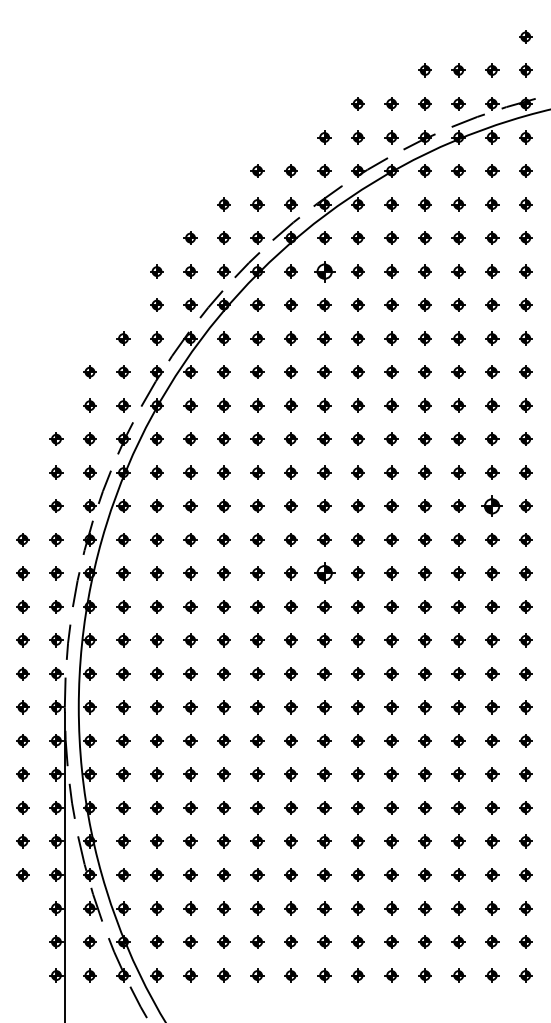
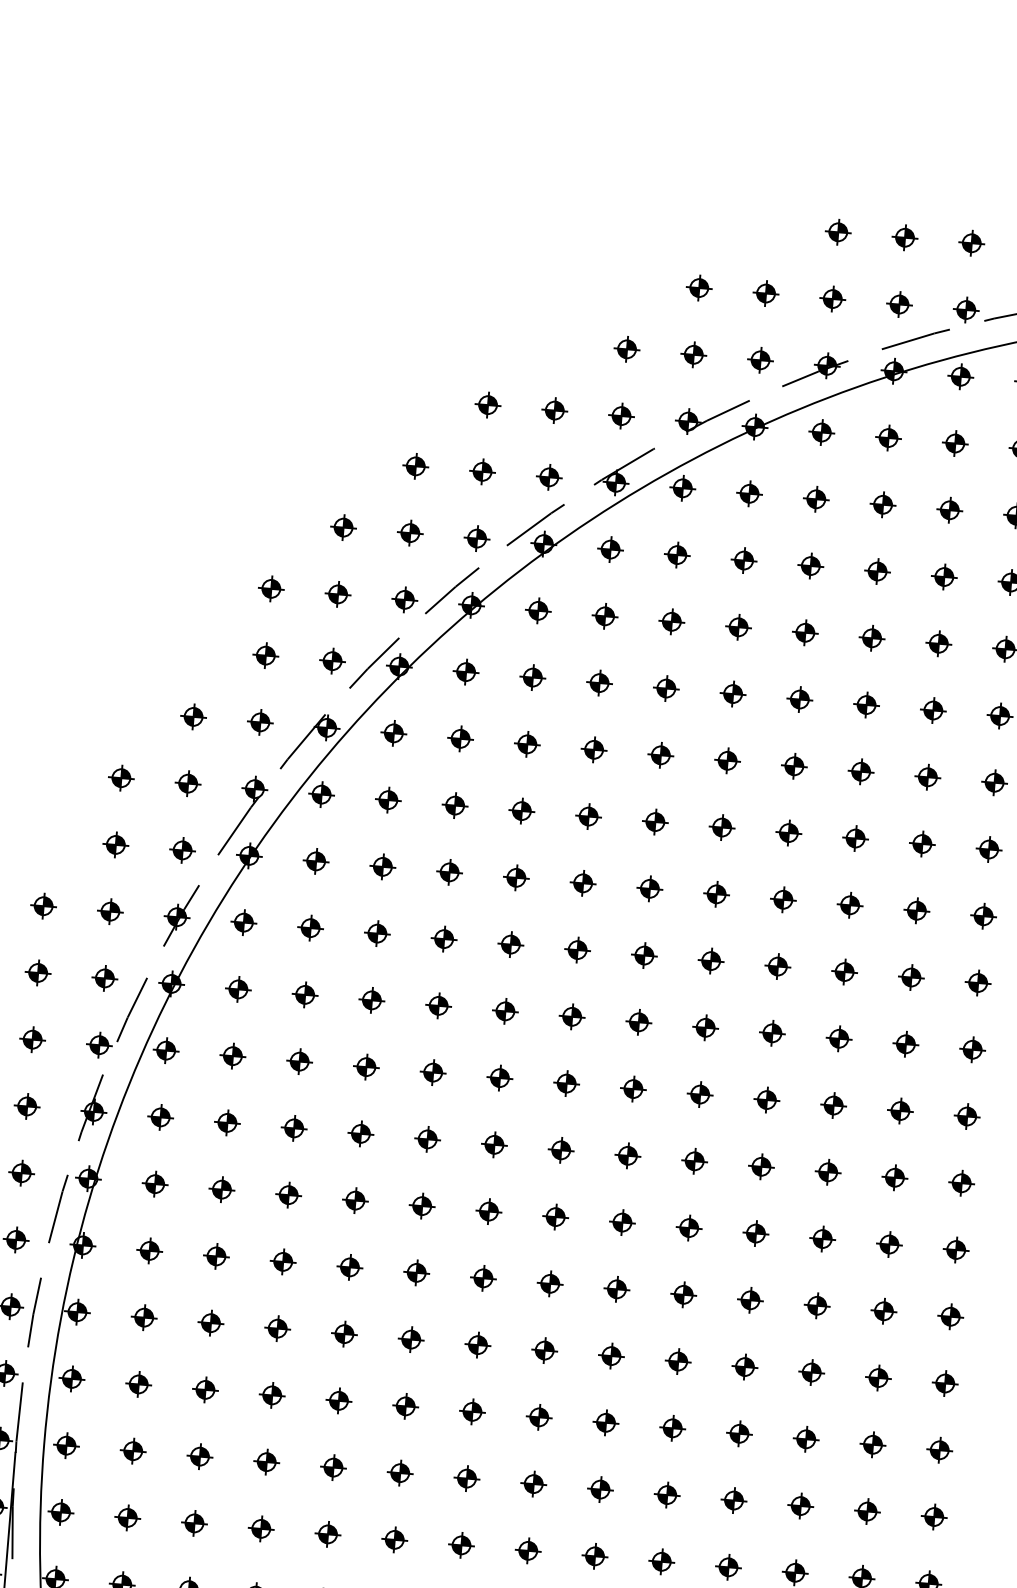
part: (324, 271) -> (604, 616), size x0.62
part: (492, 505) -> (901, 1109), size x0.62
part: (324, 573) -> (555, 1217), size x0.62

